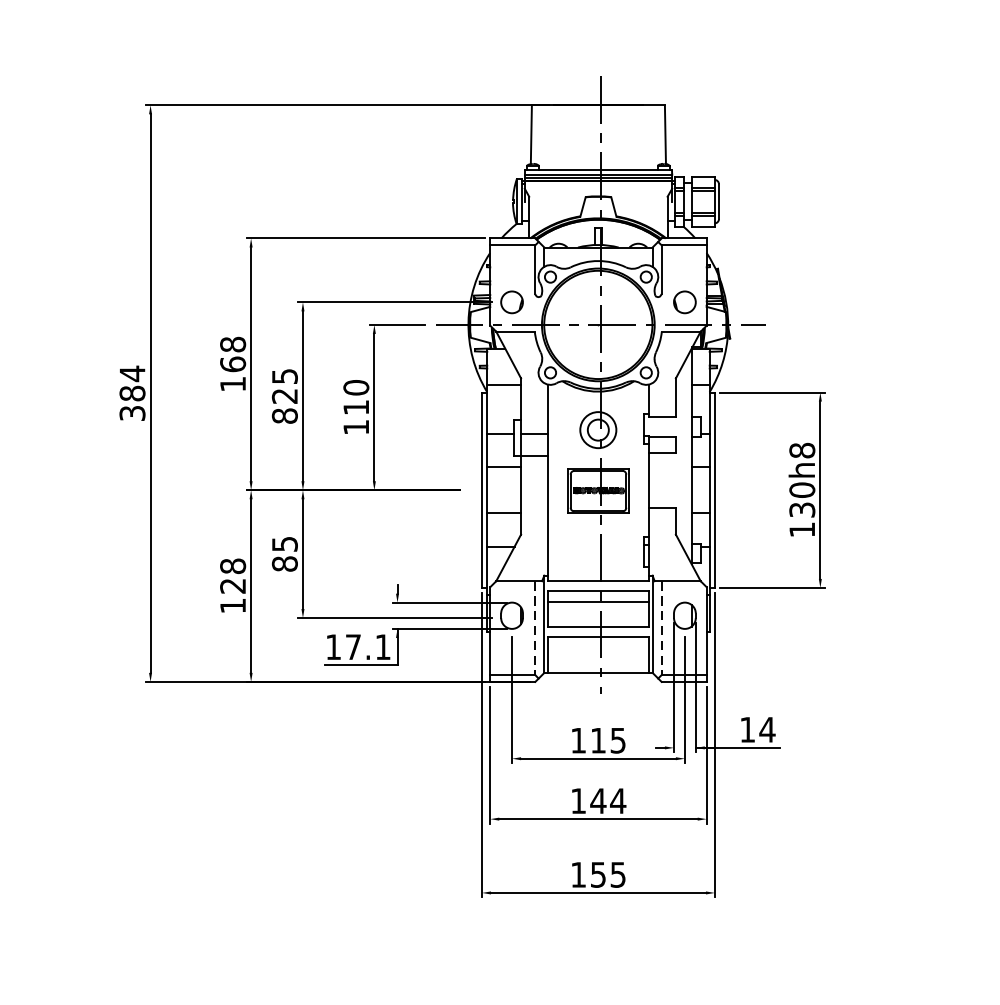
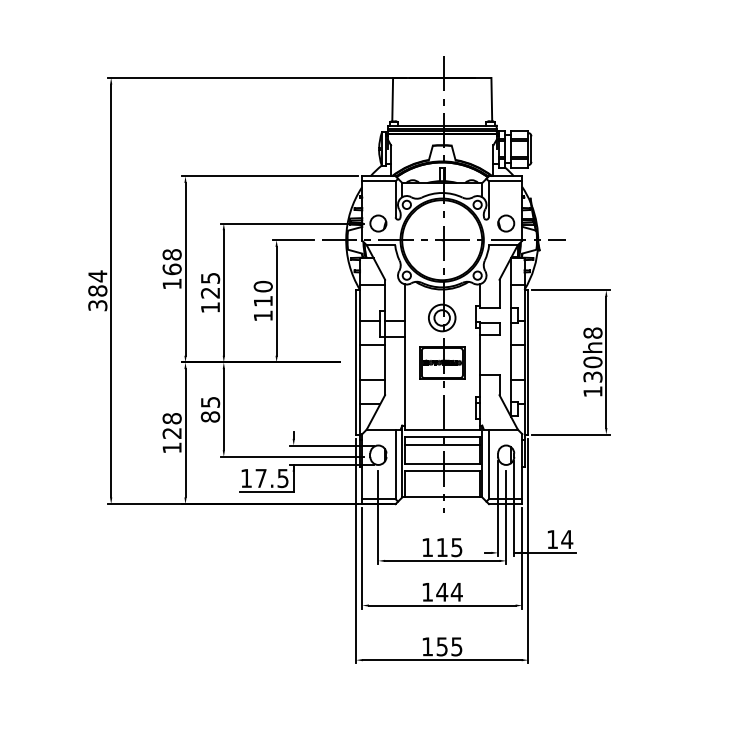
text: (284, 415) -> (210, 307), 825 -> 125
line: (535, 628) -> (395, 464), dashed -> solid
line: (660, 628) -> (488, 464), dashed -> solid
text: (382, 647) -> (282, 478), 17.1 -> 17.5

